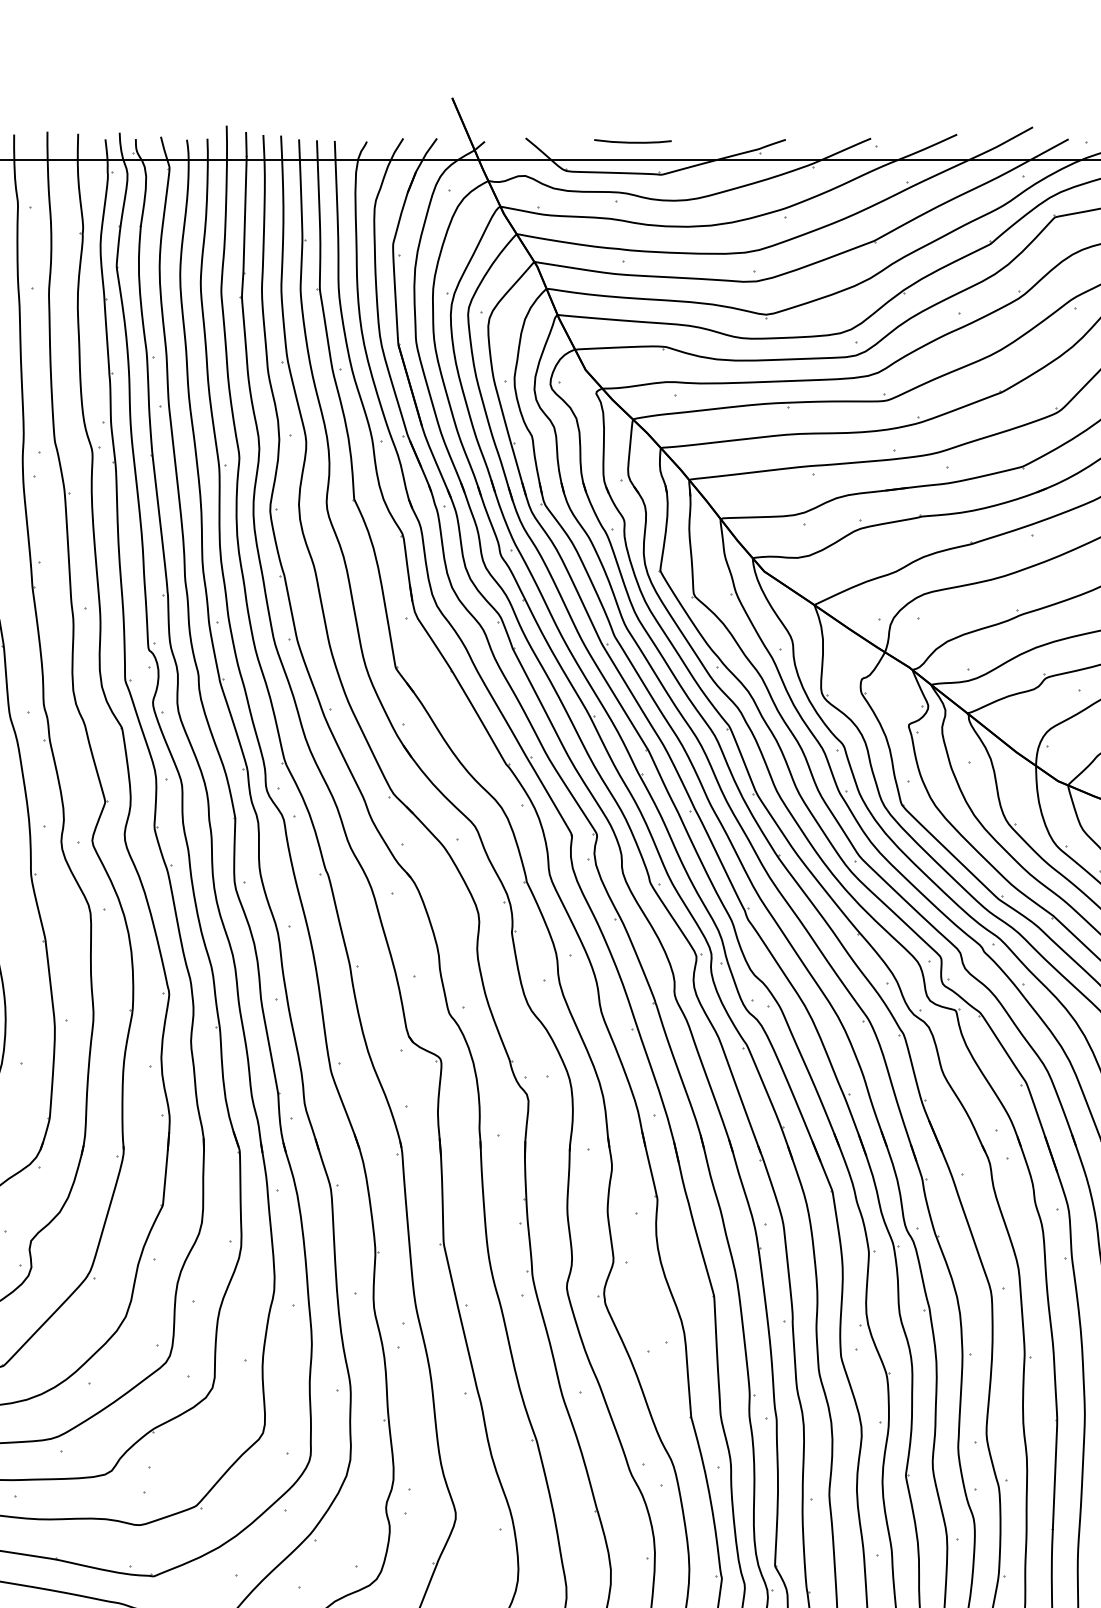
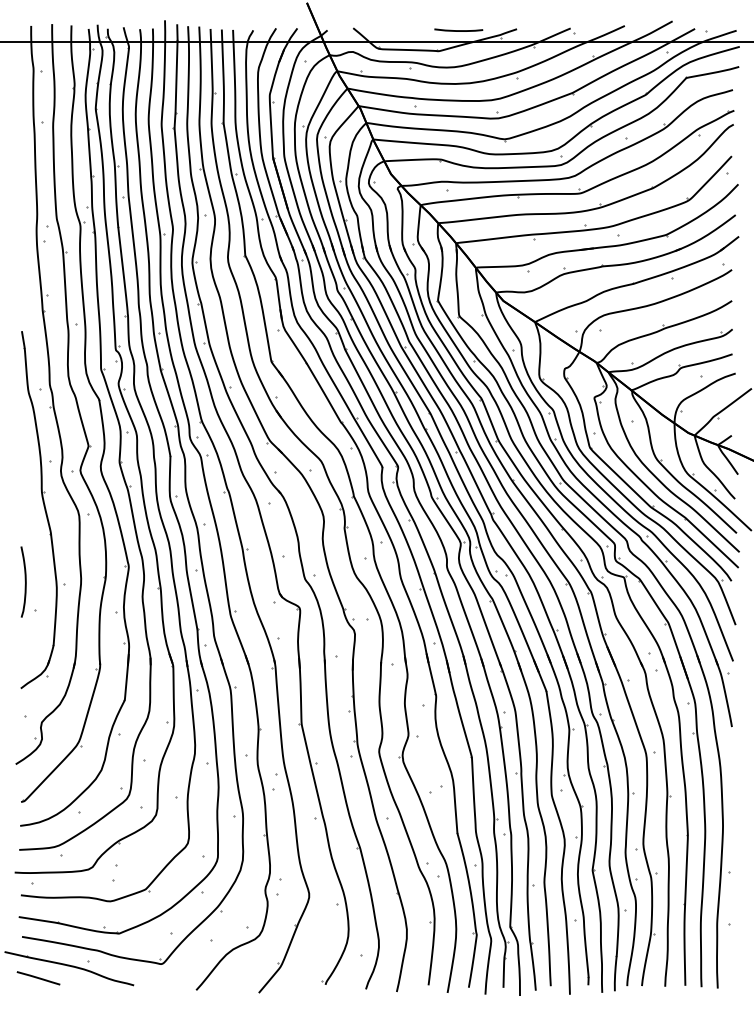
line: (632, 141) -> (458, 30), moved

